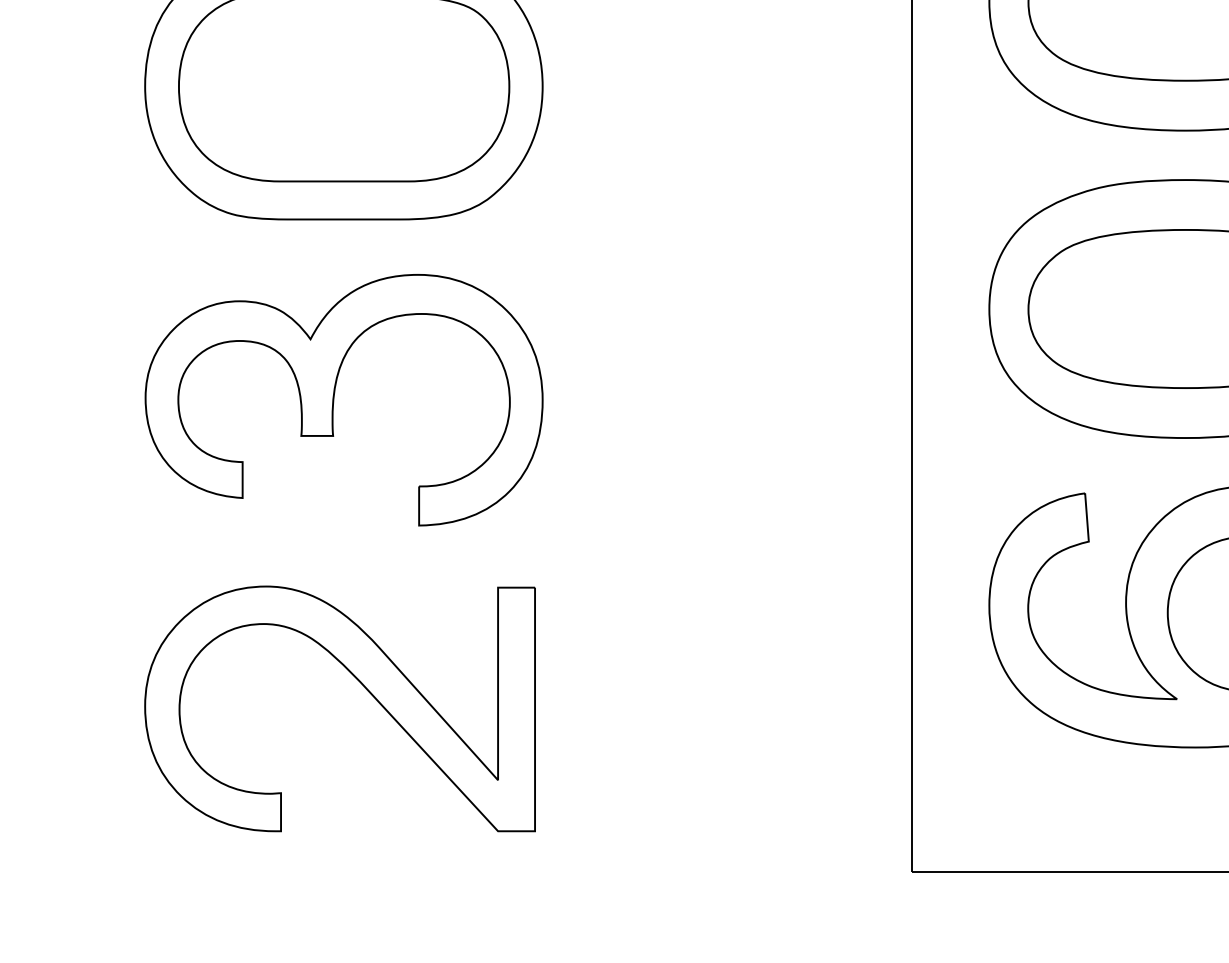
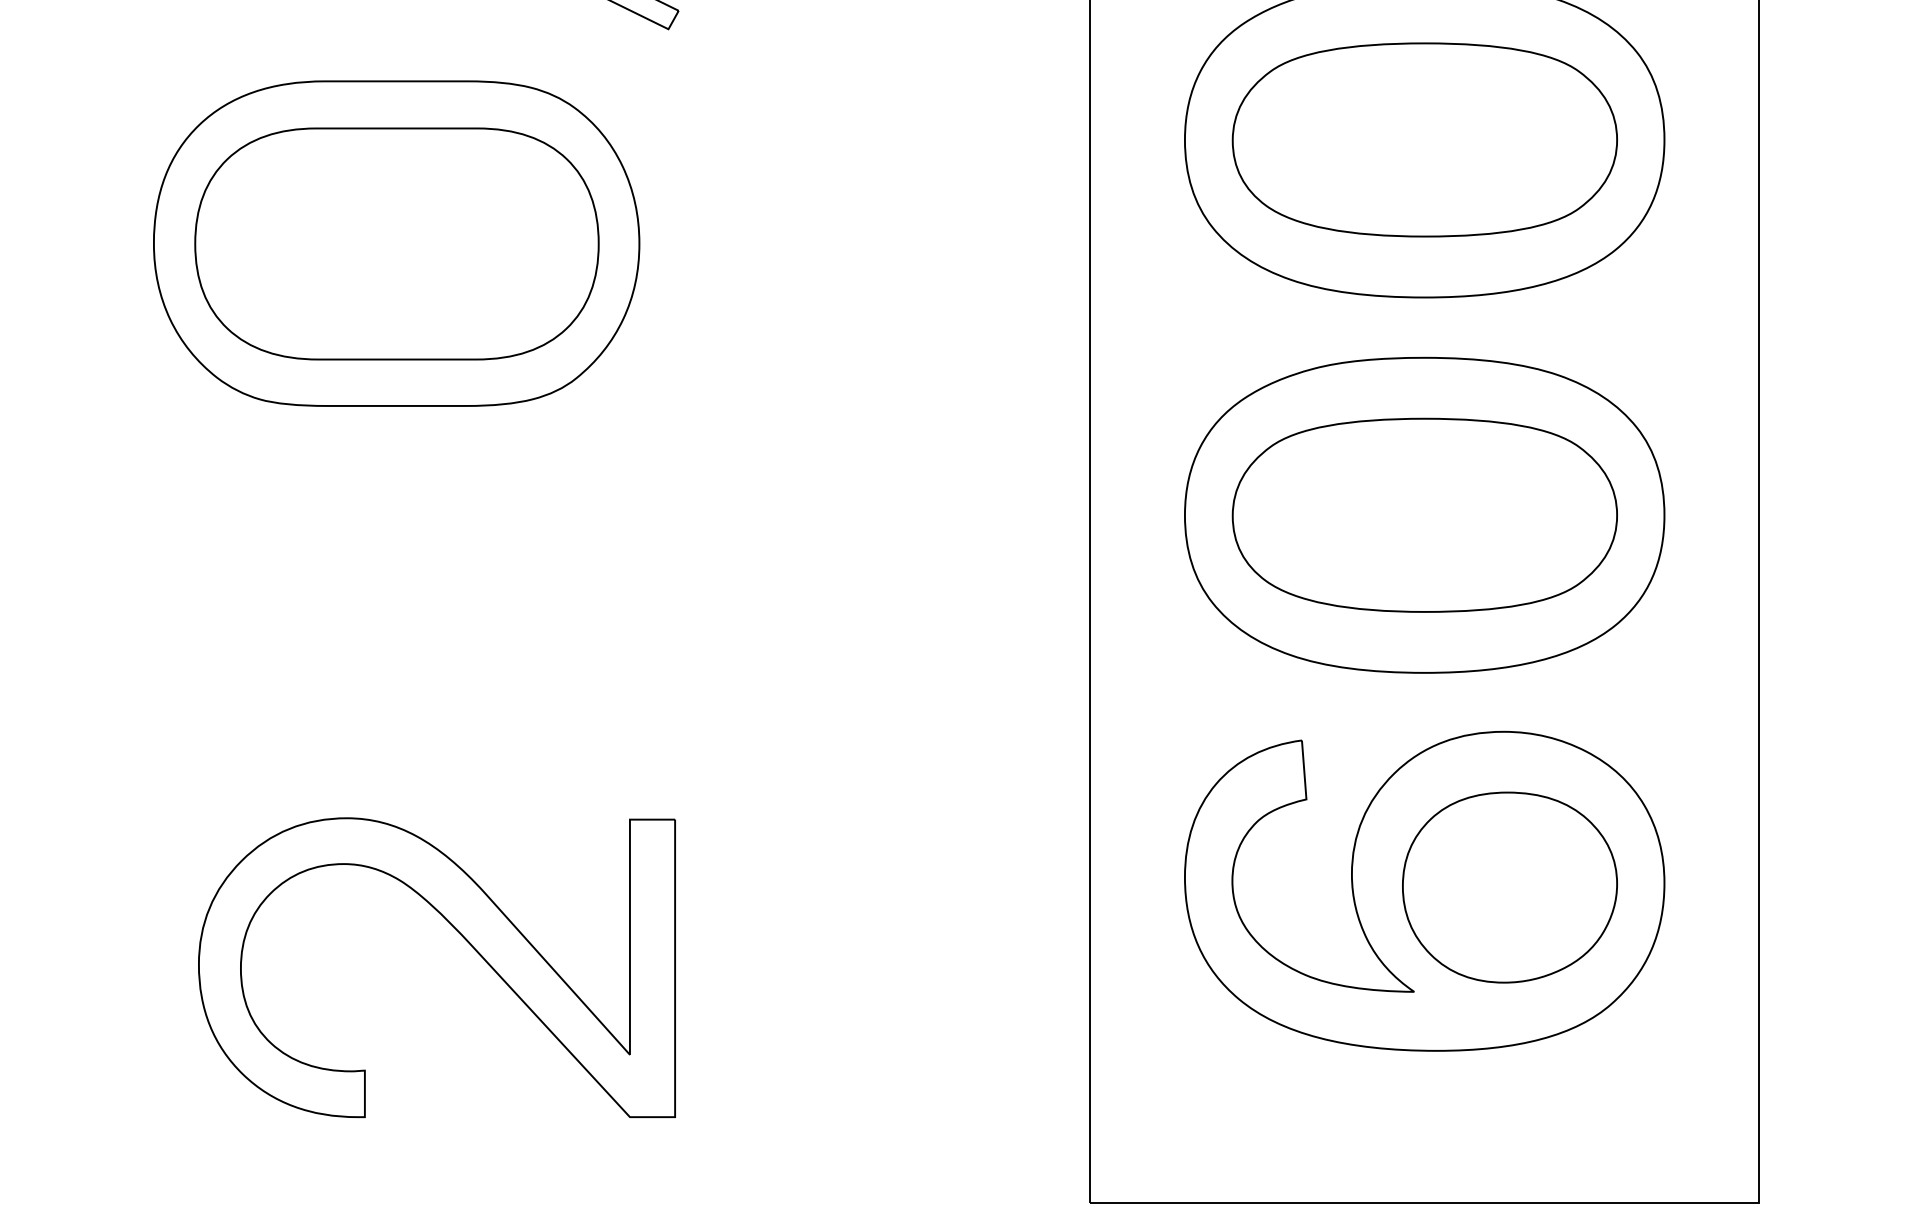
part: (334, 396) -> (385, 622), removed
part: (362, 685) -> (464, 939), moved

